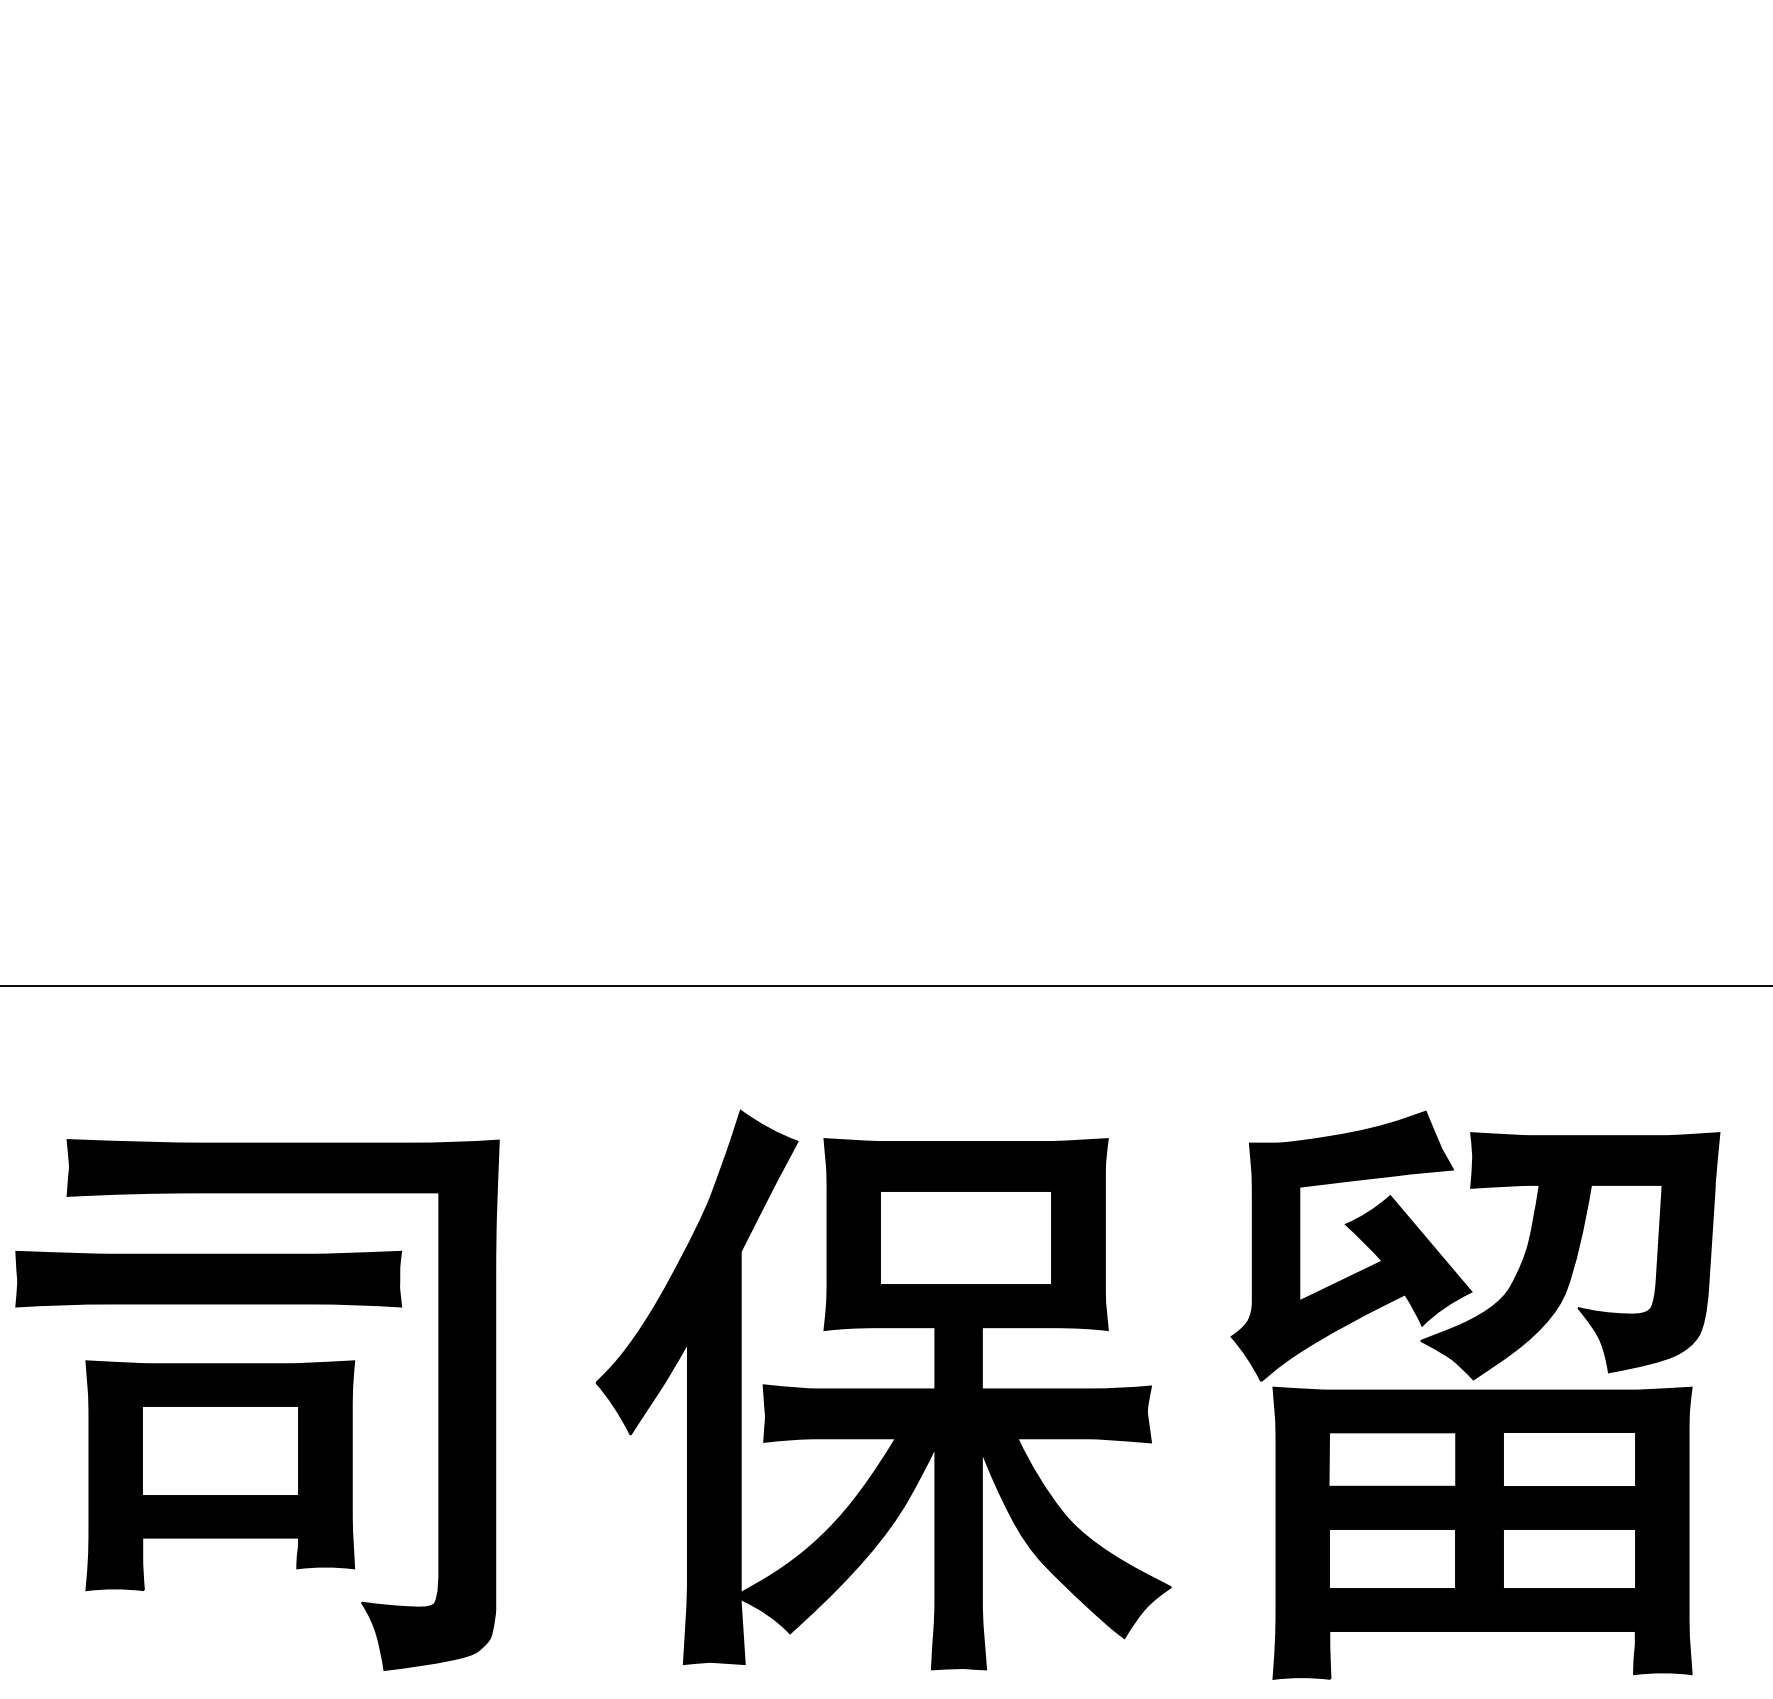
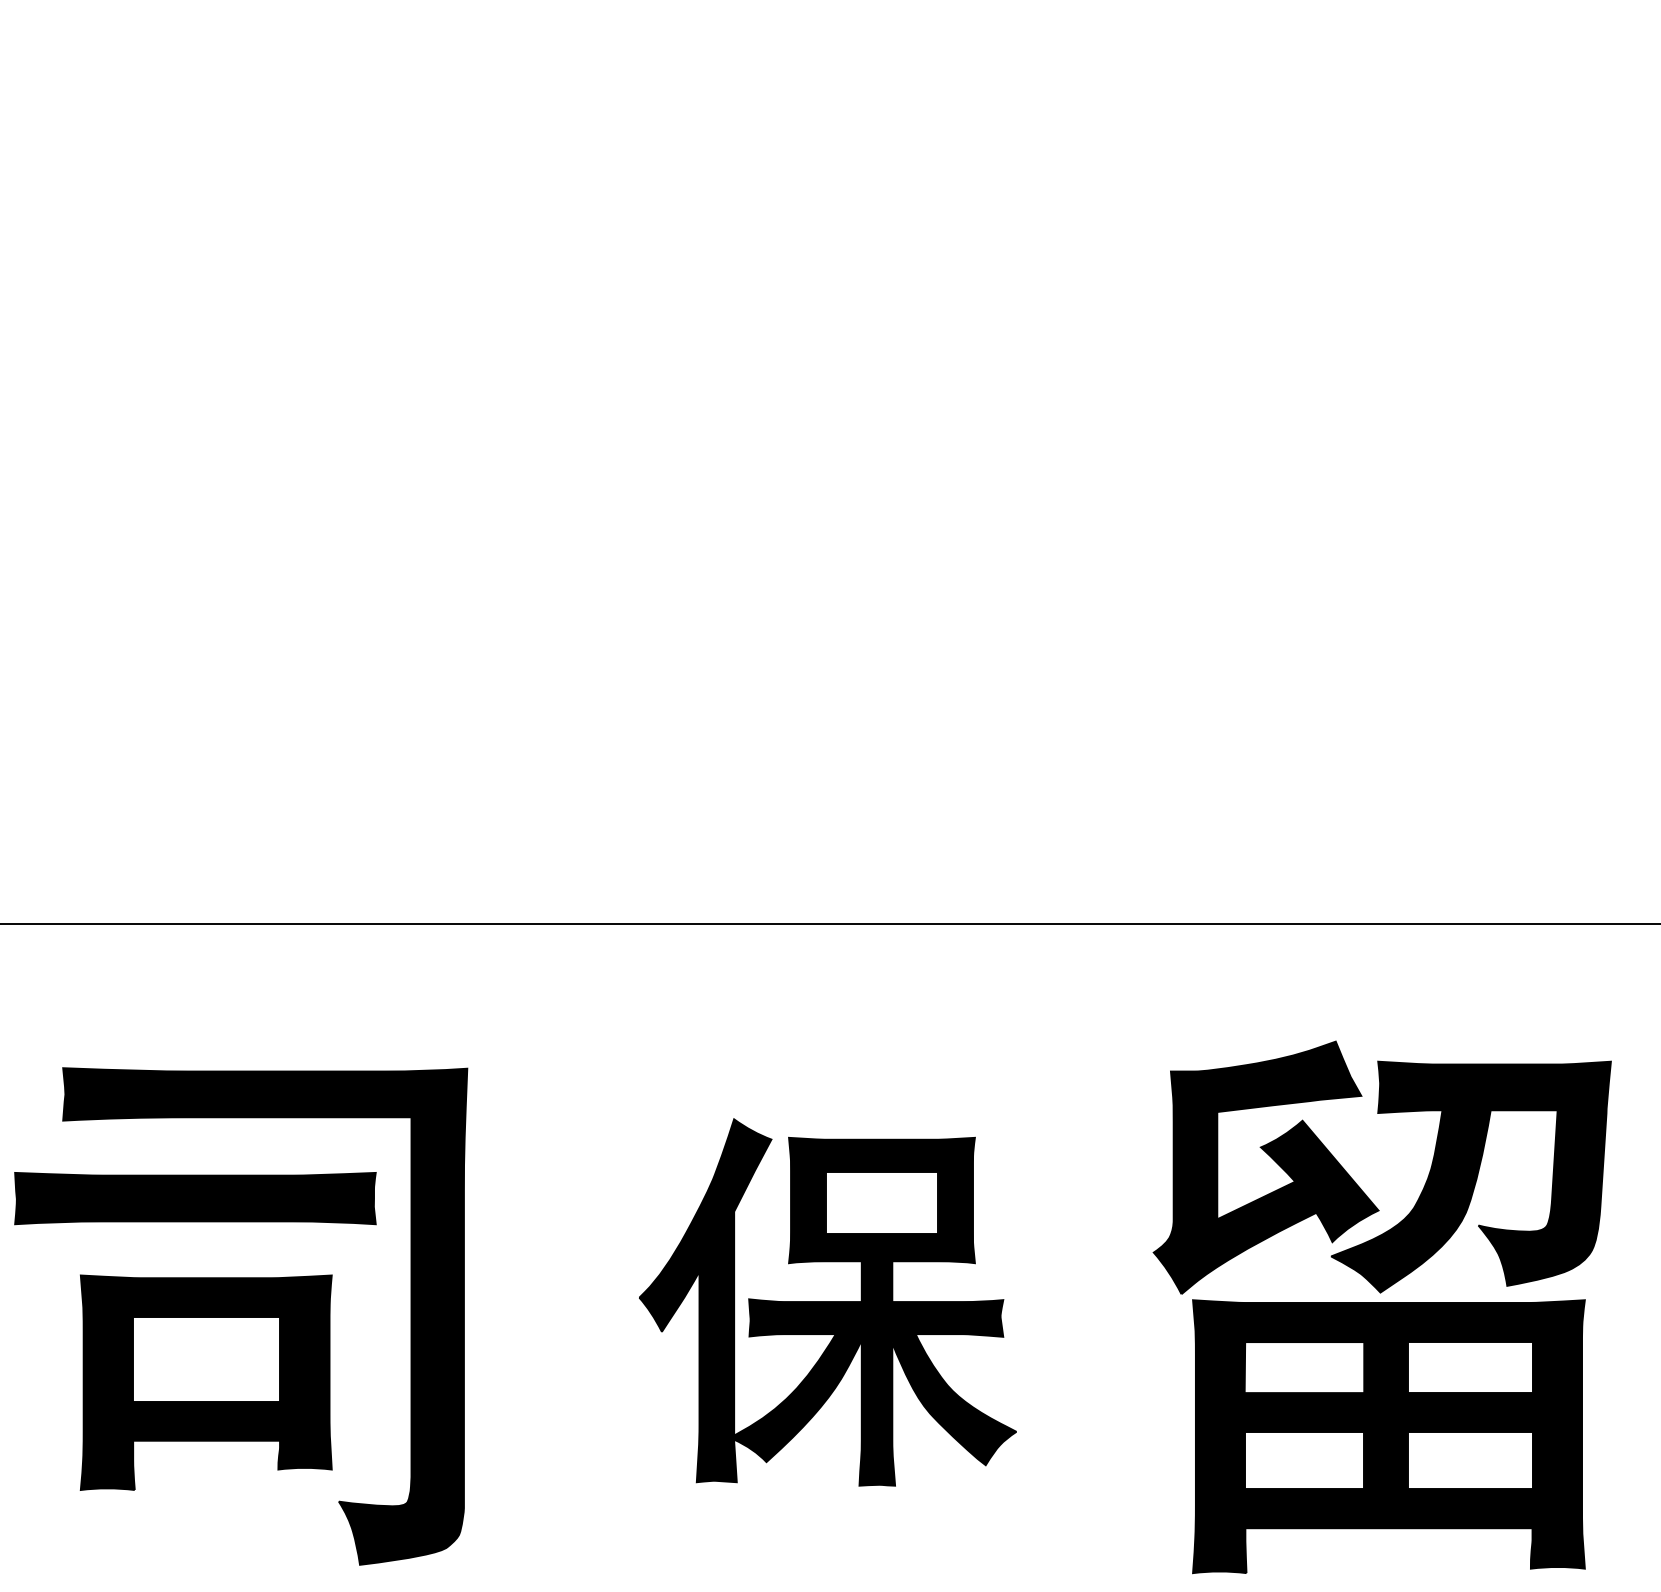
part: (883, 1390) -> (827, 1302), size x0.7

